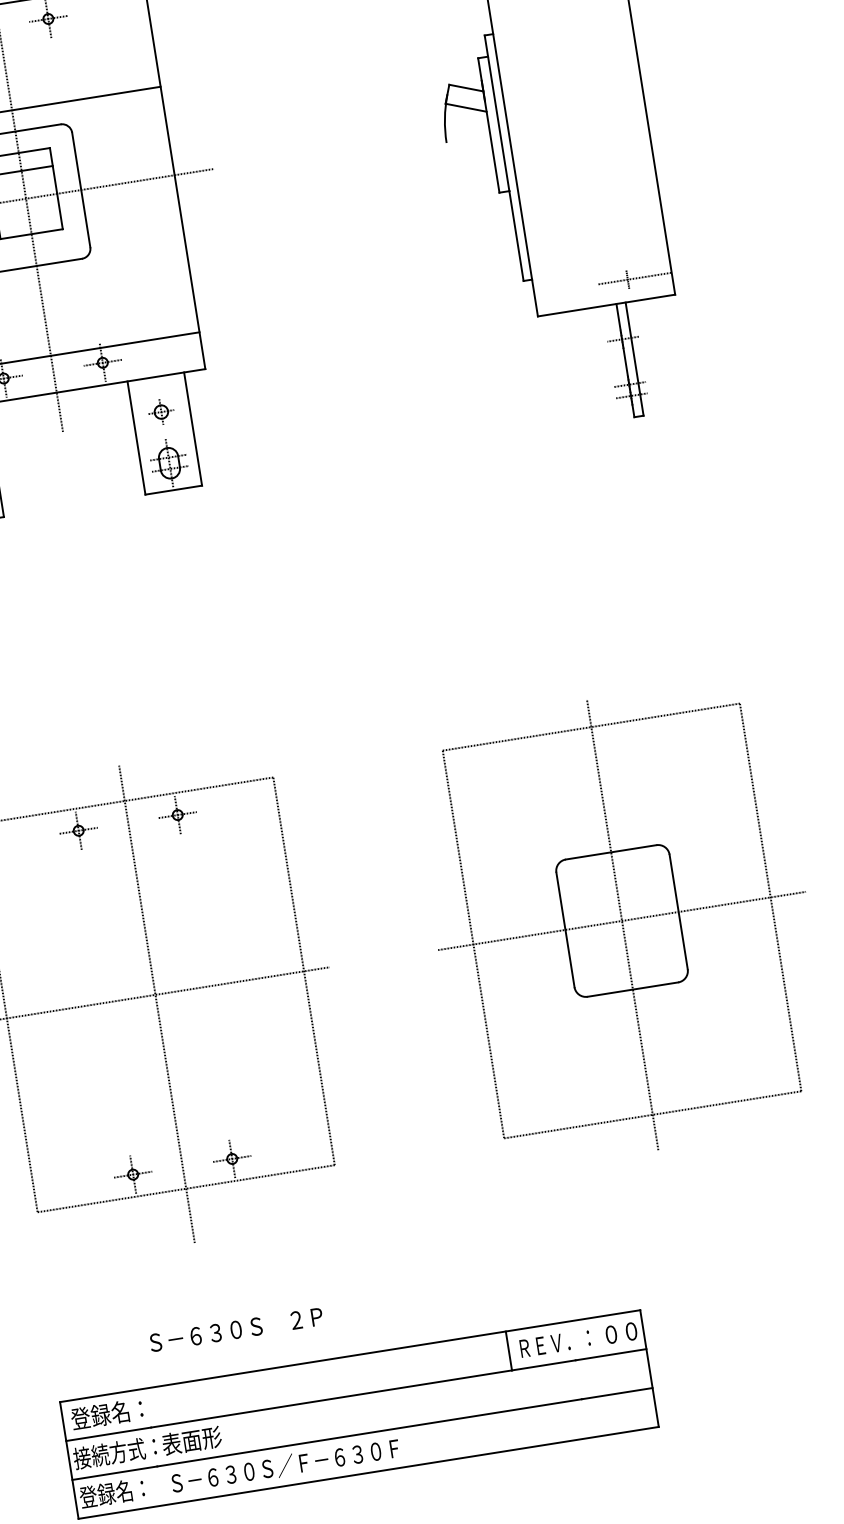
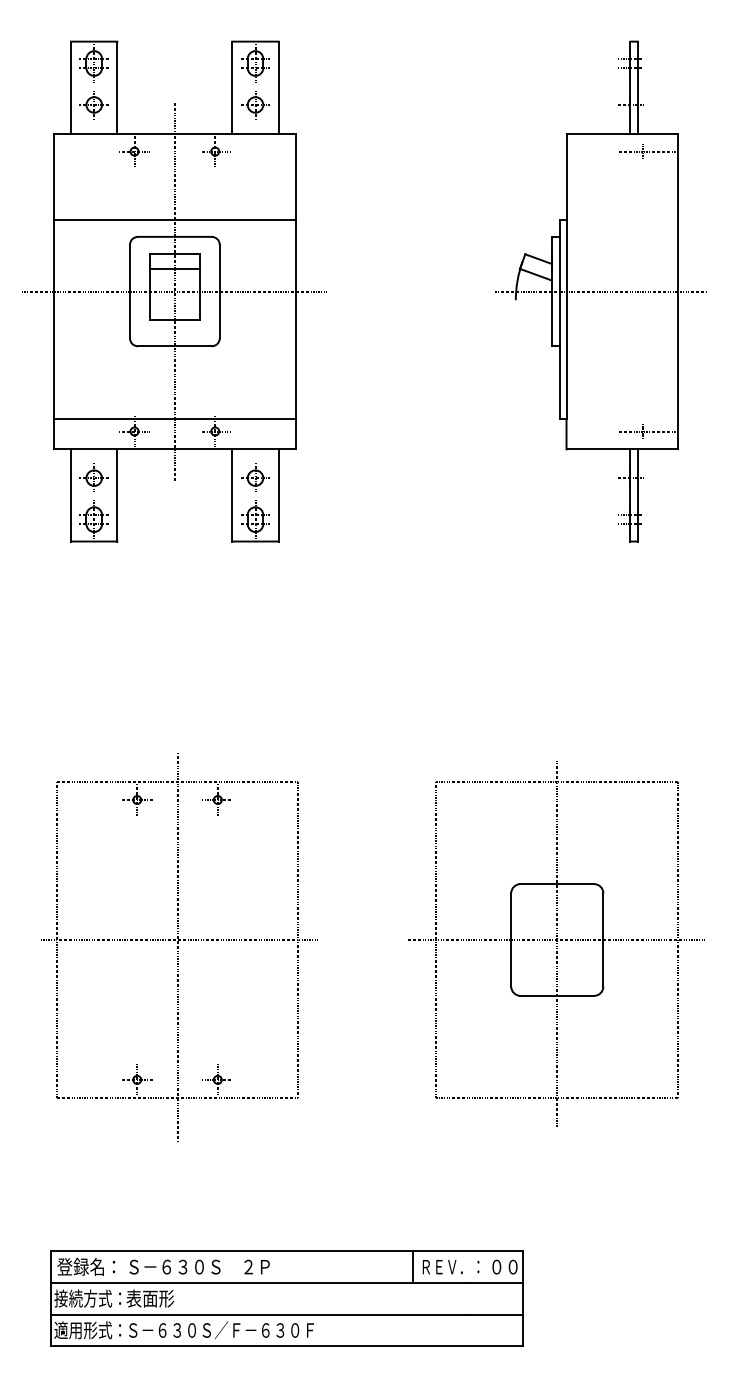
line: (550, 115) -> (601, 291), added
part: (161, 411) -> (255, 477), size x1.43
text: (236, 1329) -> (199, 1266), moved
text: (120, 1492) -> (87, 1330), 登録名： -> 適用形式：

